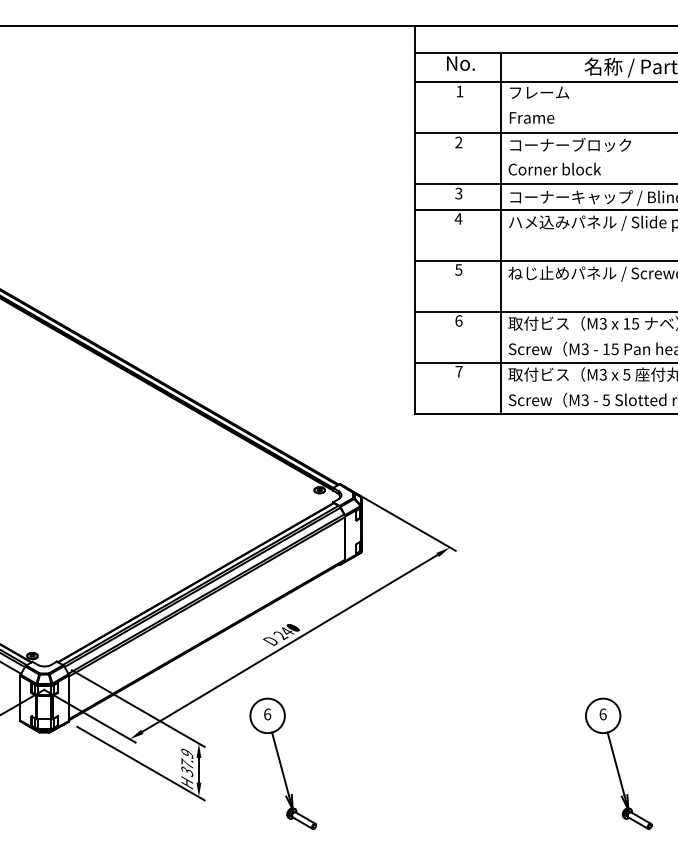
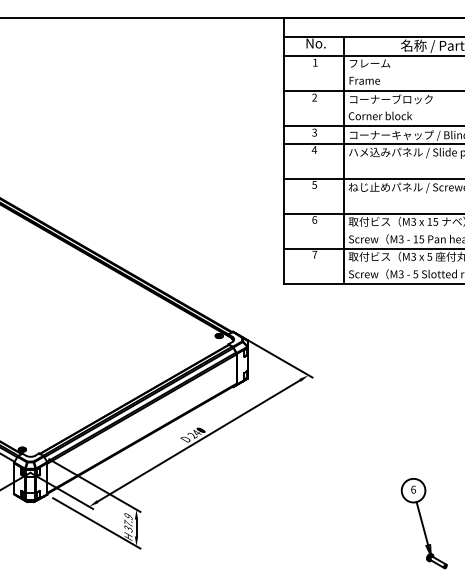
part: (282, 763) -> (193, 523), removed

